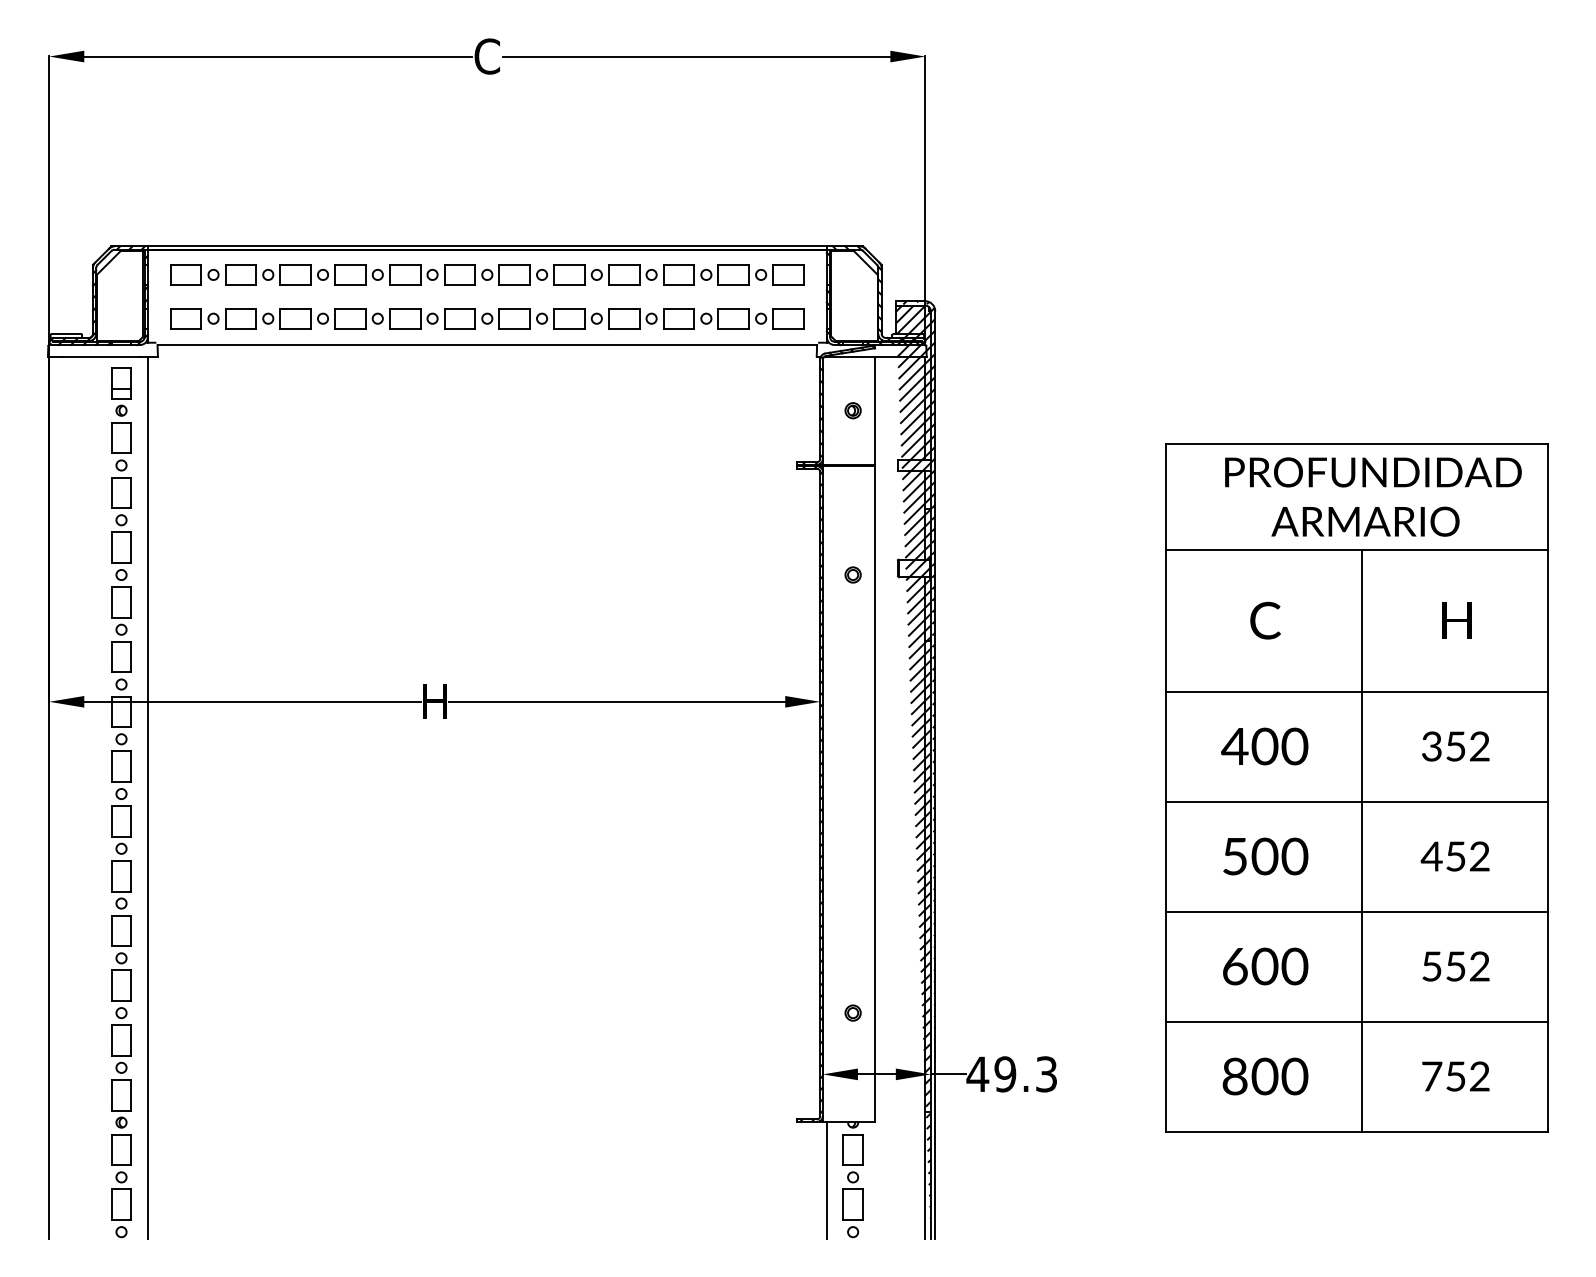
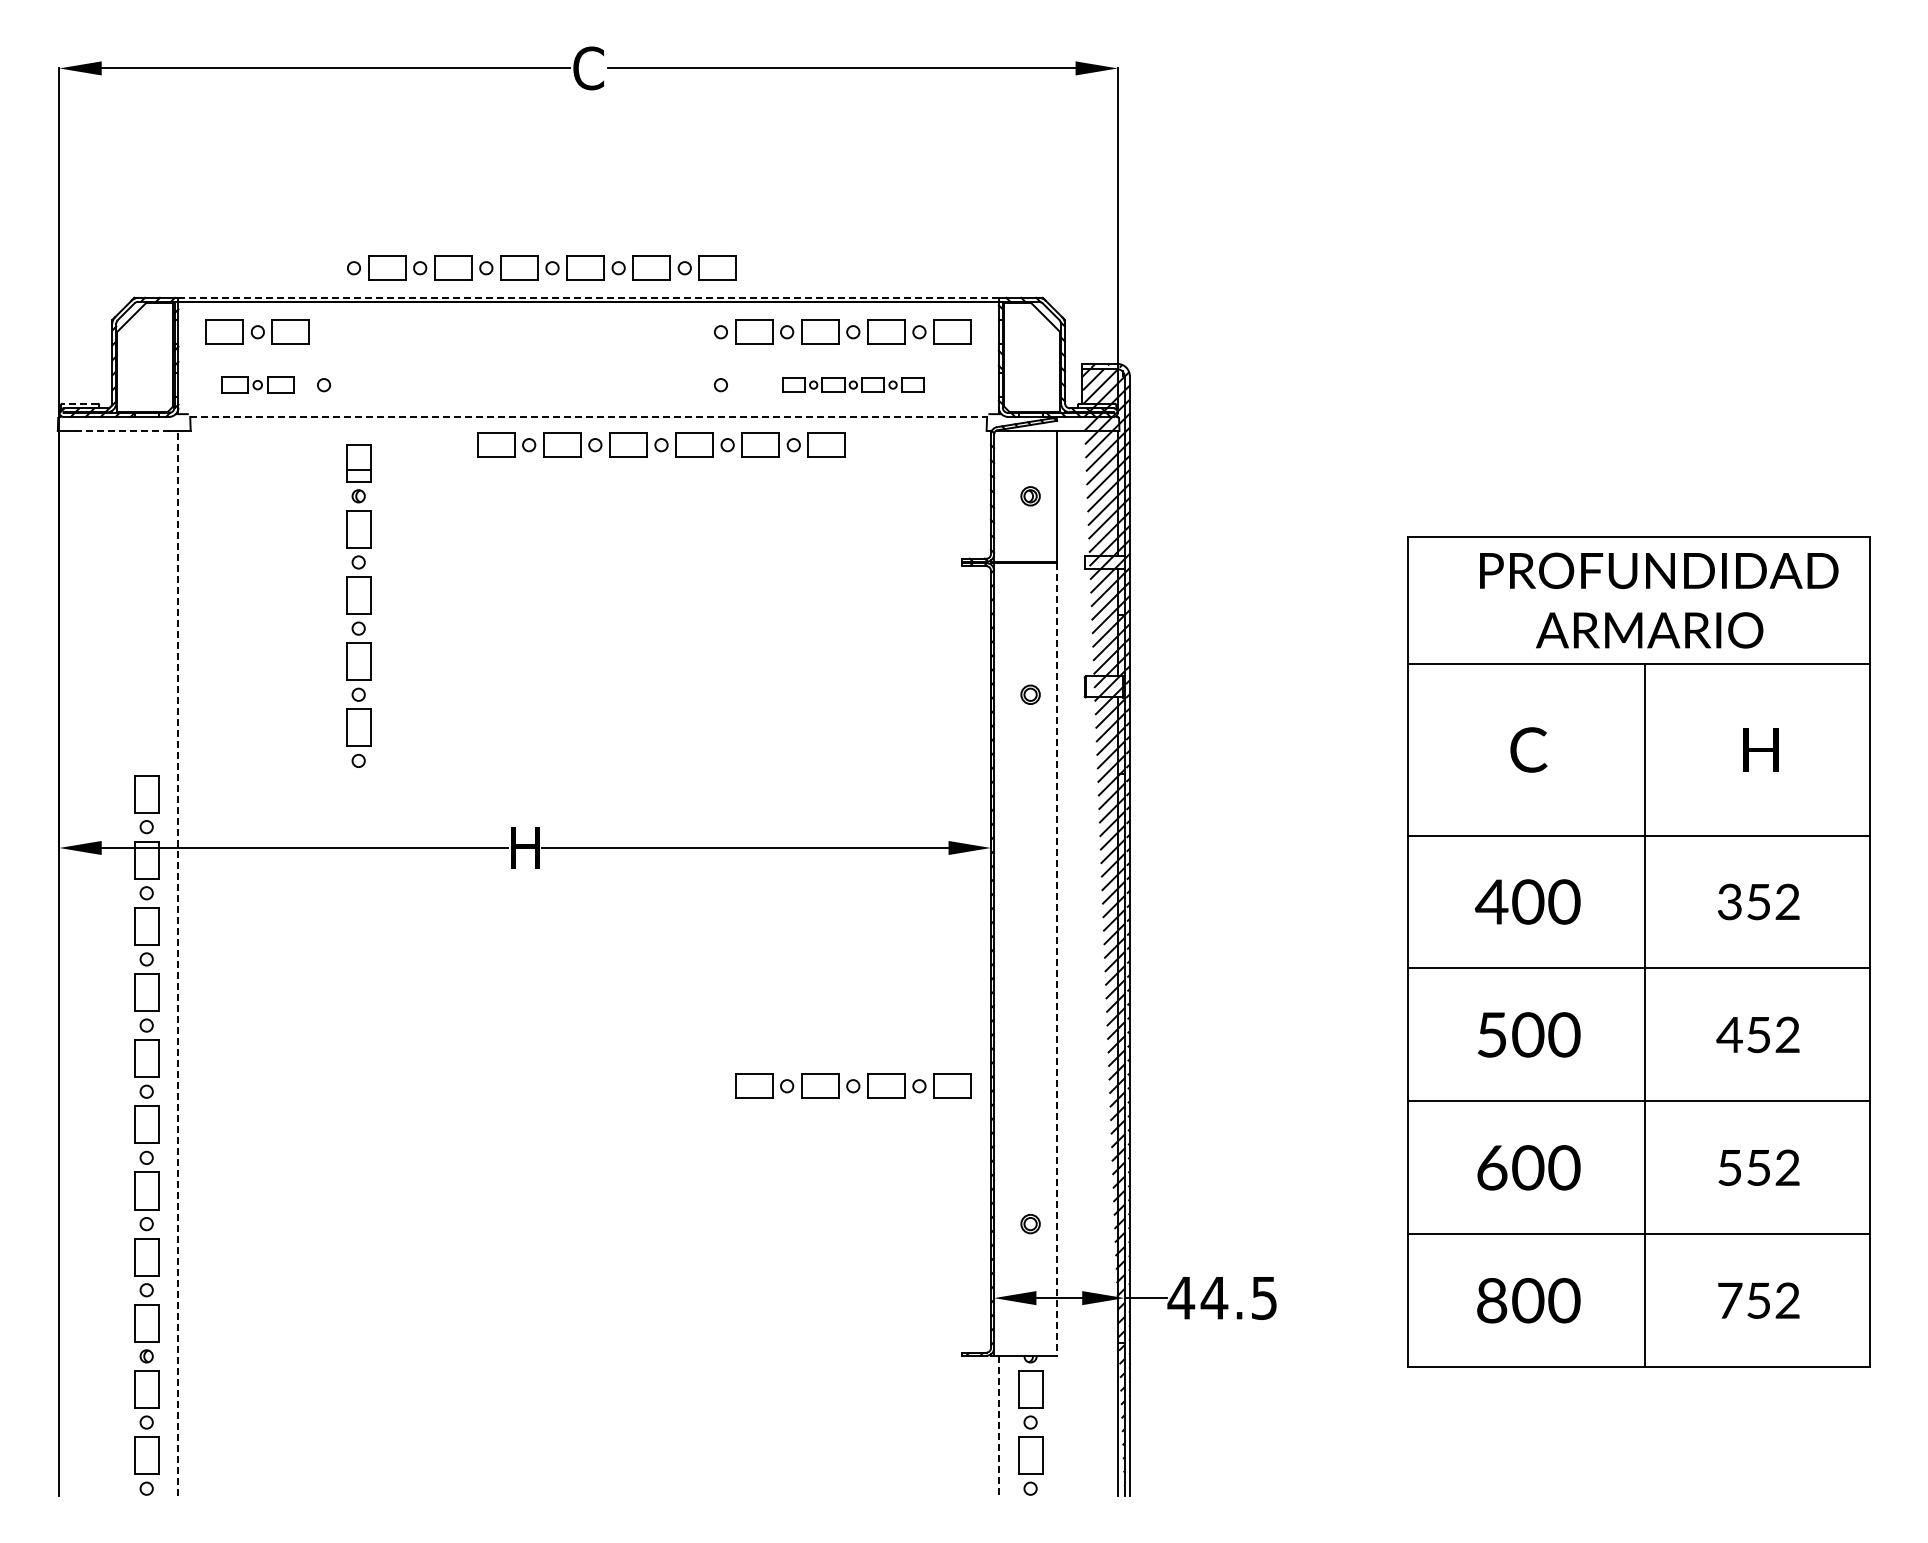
line: (488, 246) -> (589, 297), solid -> dashed
part: (423, 274) -> (541, 267), moved
part: (213, 318) -> (257, 384), size x0.7
part: (432, 318) -> (661, 444), moved
part: (706, 318) -> (853, 384), size x0.6
line: (66, 333) -> (80, 403), solid -> dashed
line: (488, 344) -> (589, 416), solid -> dashed
line: (101, 356) -> (122, 430), solid -> dashed
part: (121, 501) -> (358, 605), moved
line: (875, 794) -> (1057, 959), solid -> dashed
line: (147, 797) -> (178, 963), solid -> dashed
part: (706, 898) -> (853, 1085), added
text: (1025, 1073) -> (1238, 1297), 49.3 -> 44.5
line: (826, 1180) -> (998, 1426), solid -> dashed

